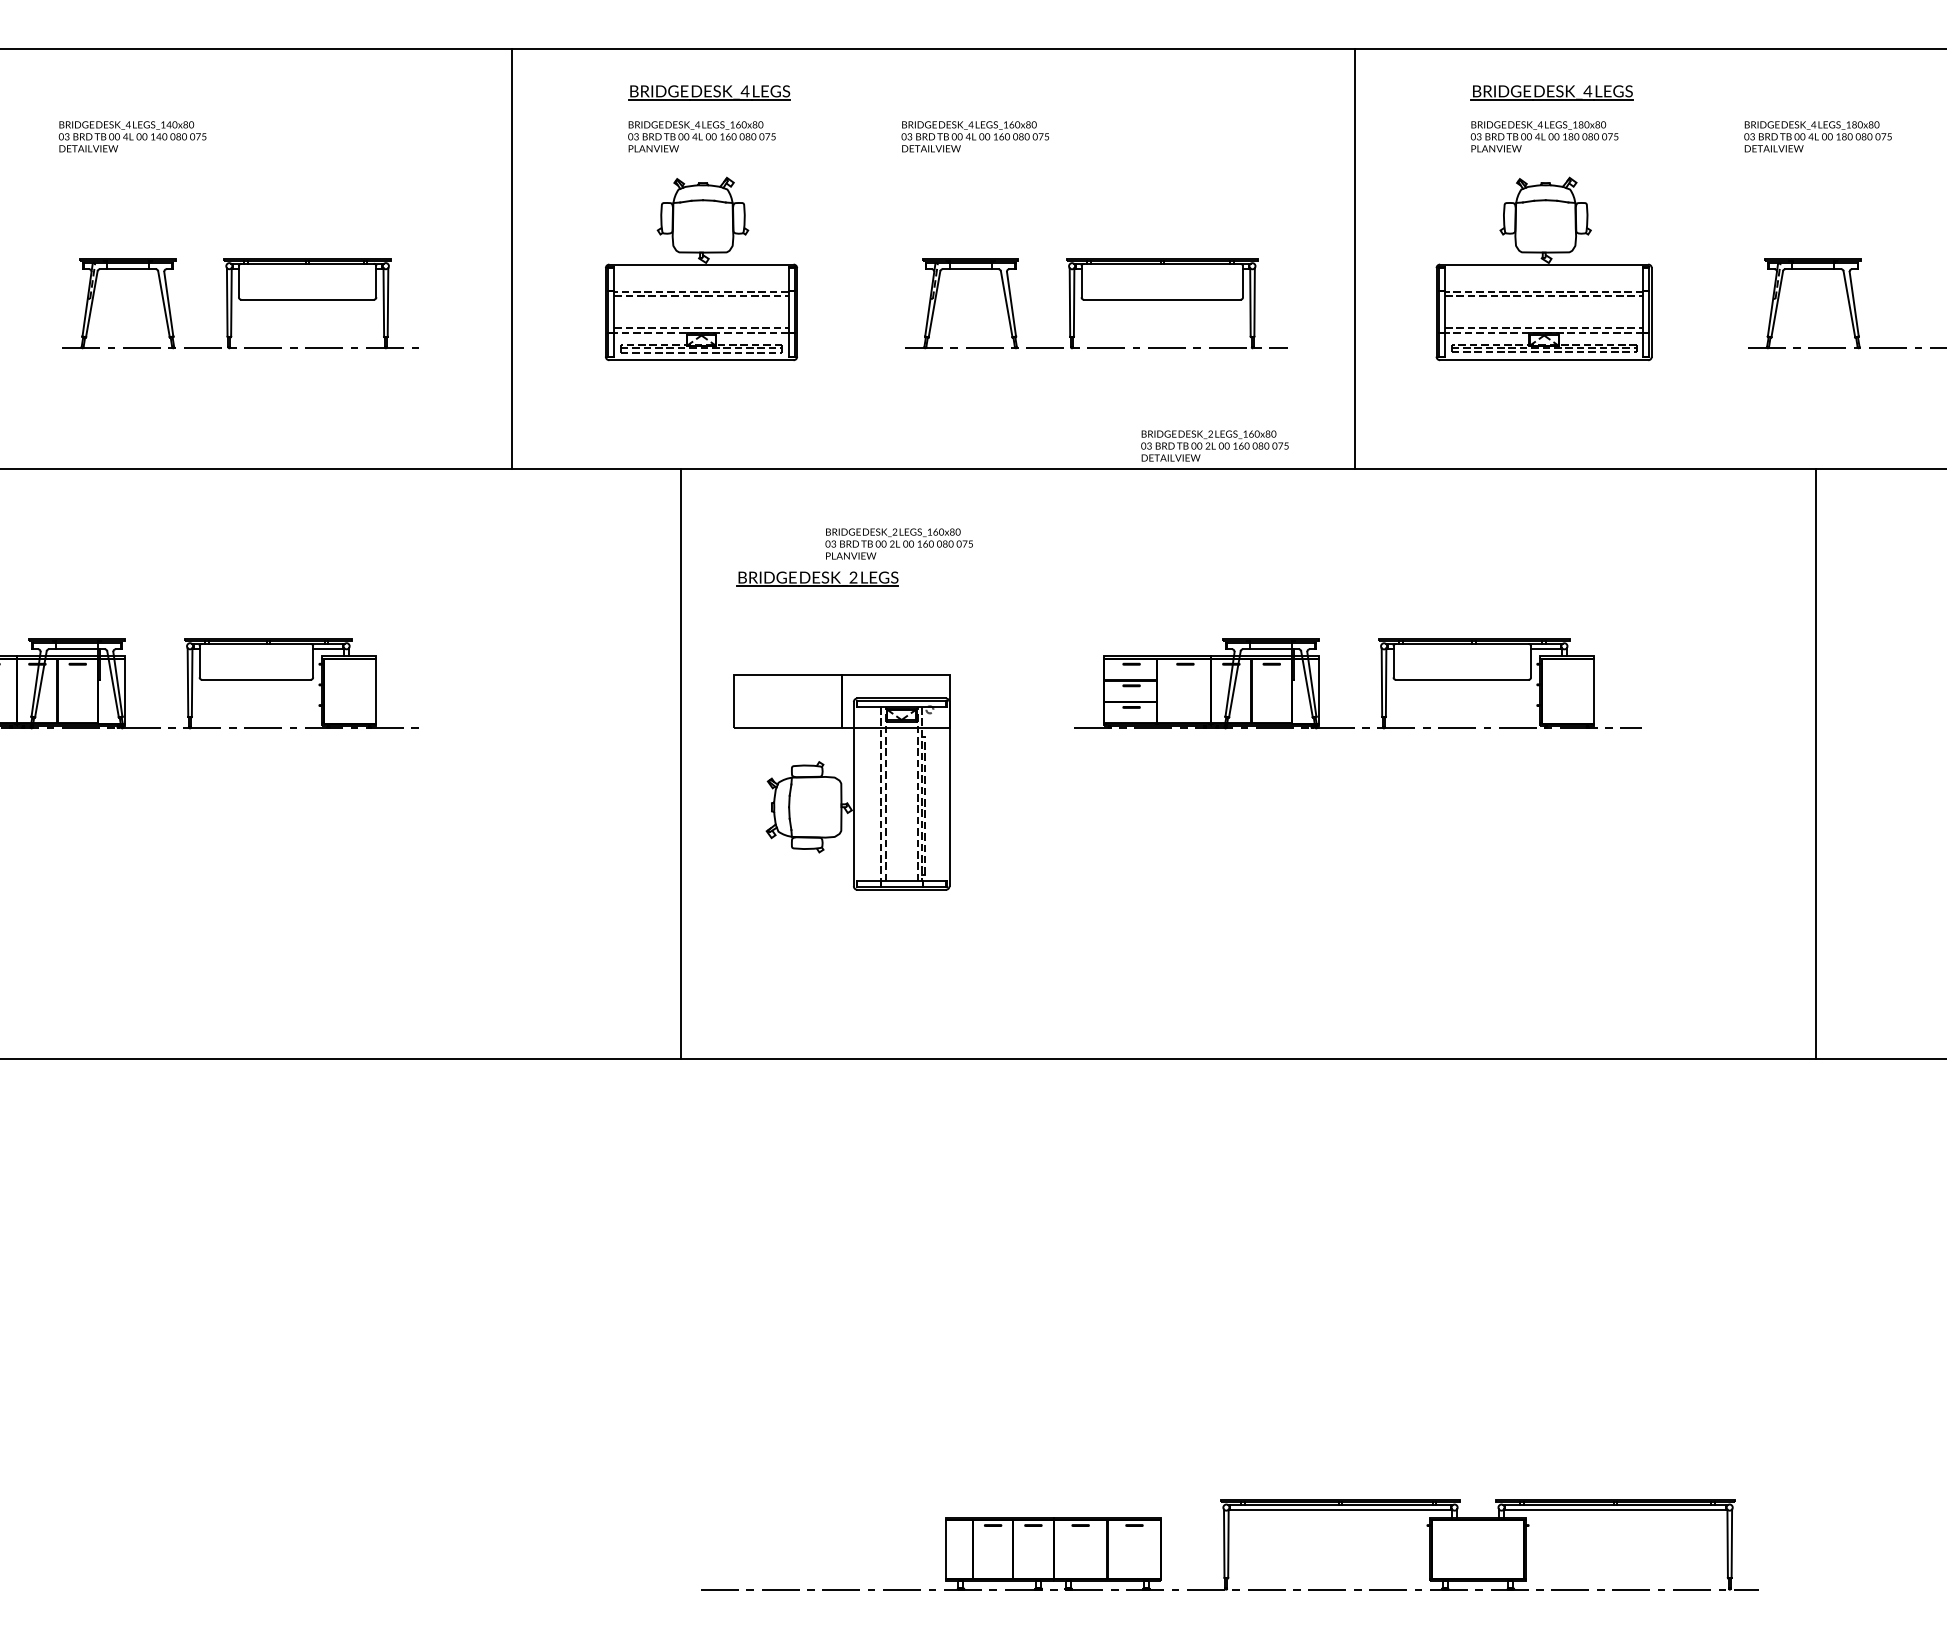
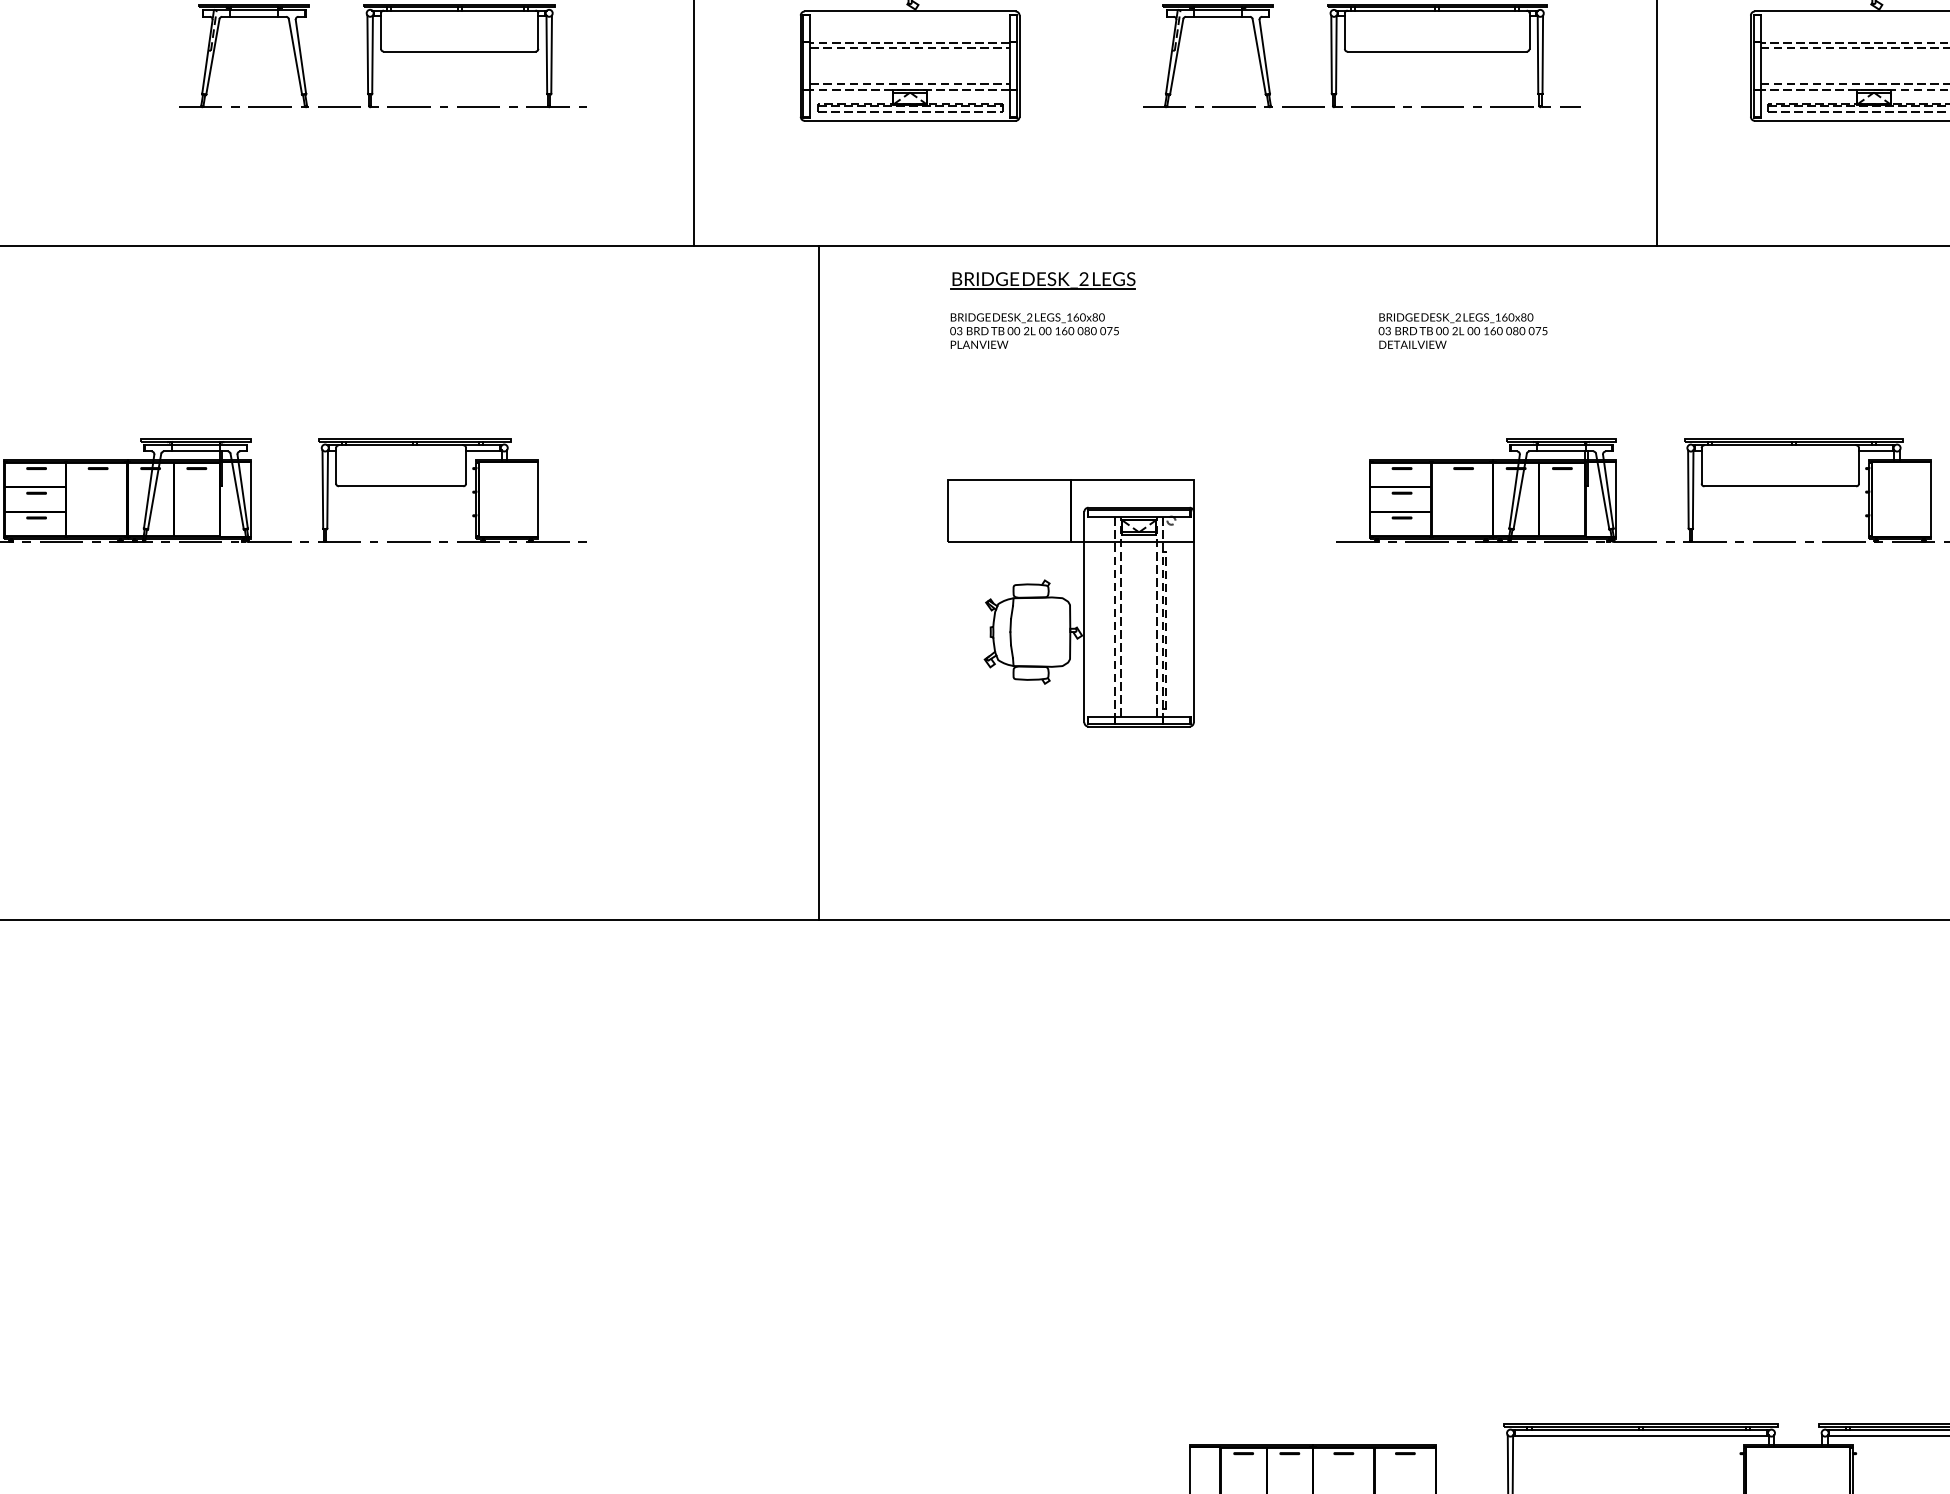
text: (1214, 445) -> (1462, 330), moved
text: (898, 543) -> (1033, 330), moved
part: (817, 578) -> (1042, 280), moved
line: (680, 763) -> (818, 582), moved

